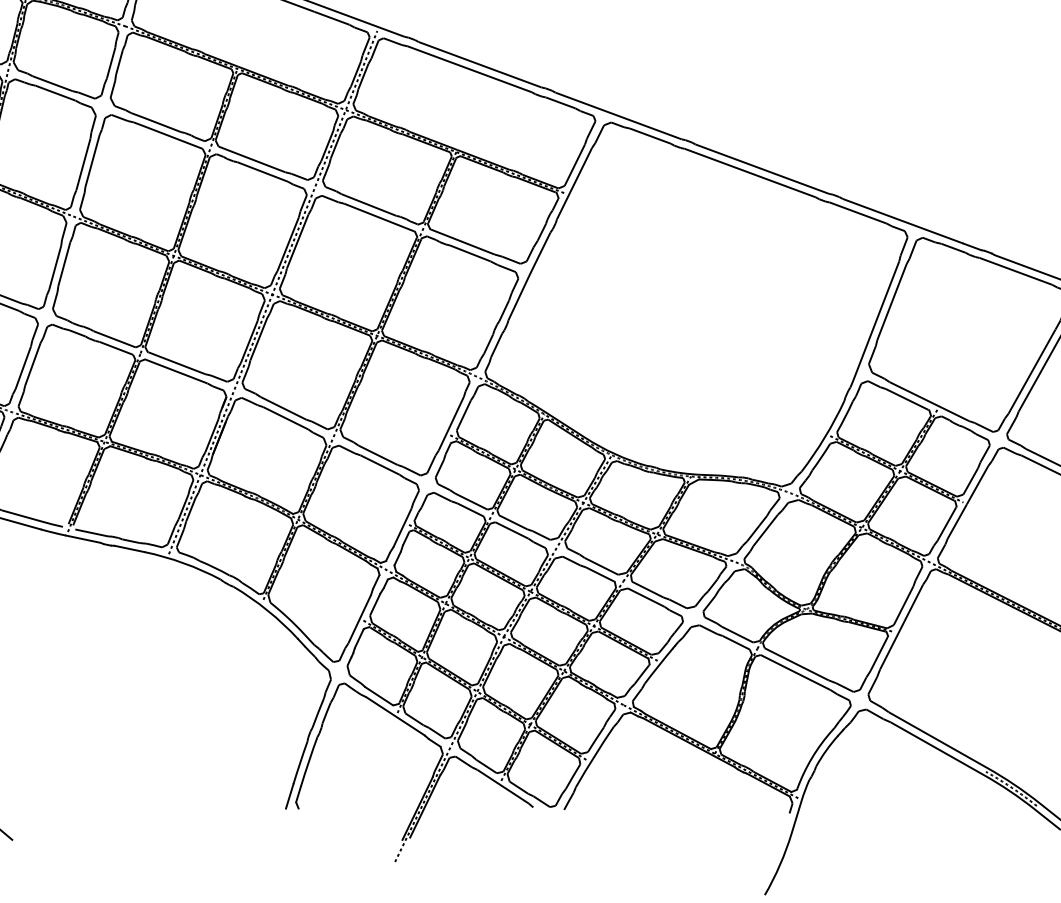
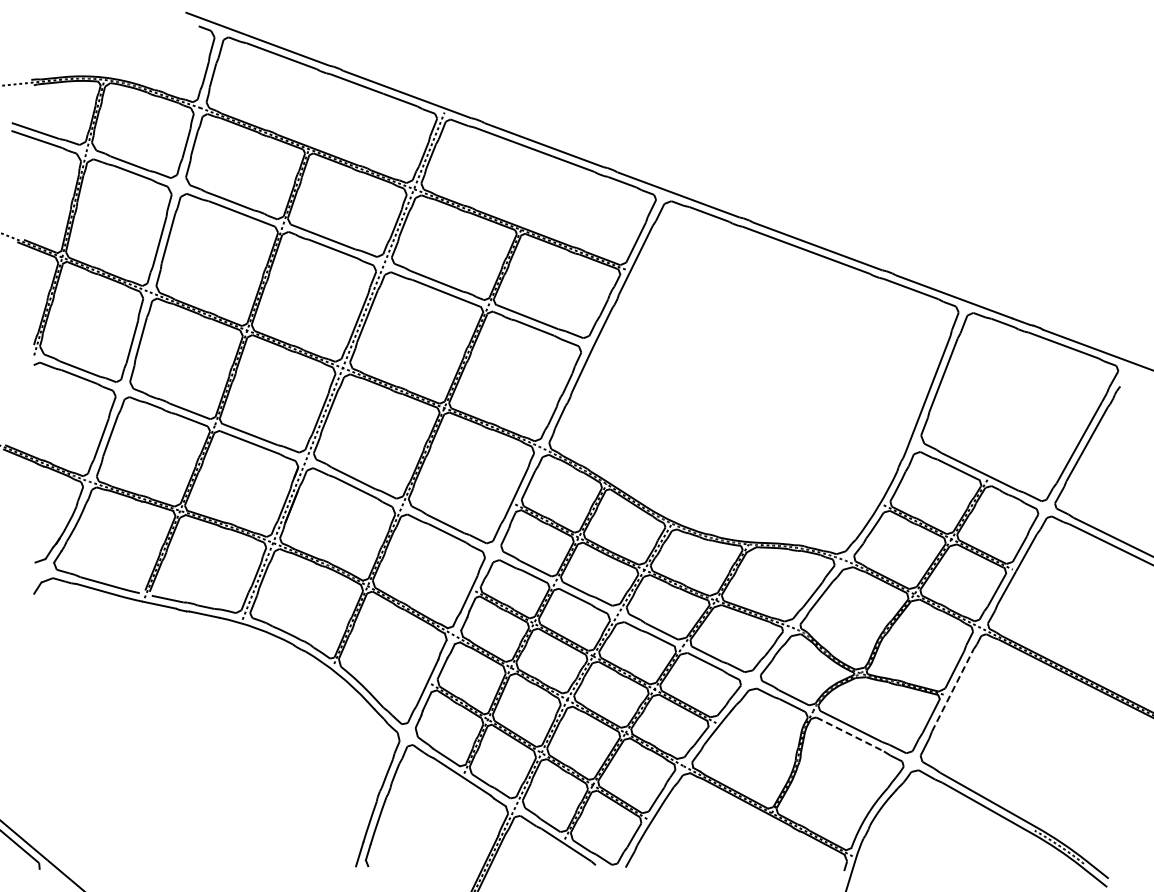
line: (902, 626) -> (953, 689), solid -> dashed
line: (796, 672) -> (850, 734), solid -> dashed

